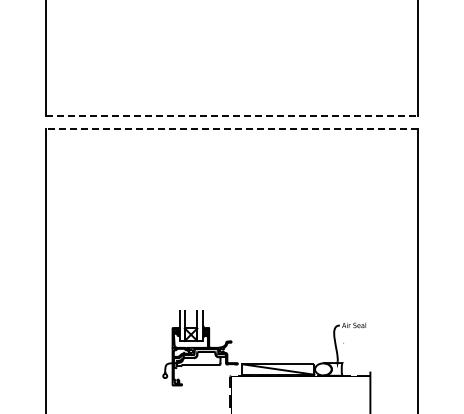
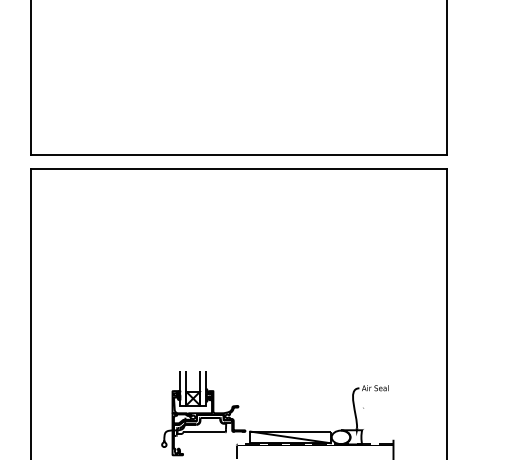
line: (232, 116) -> (239, 154), dashed -> solid
line: (231, 128) -> (238, 168), dashed -> solid

